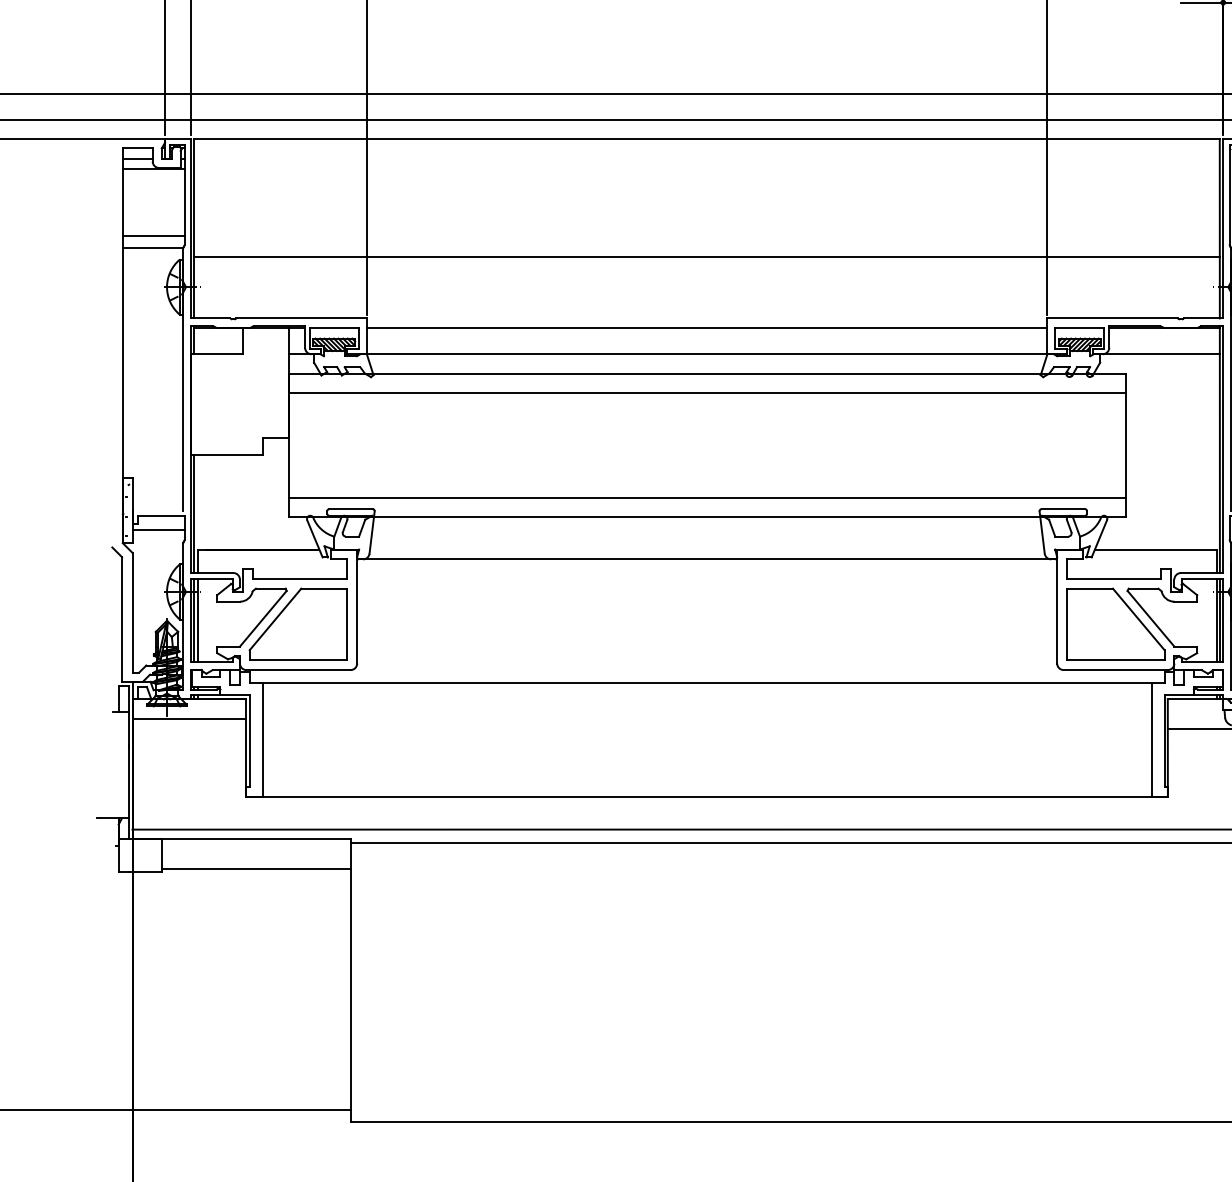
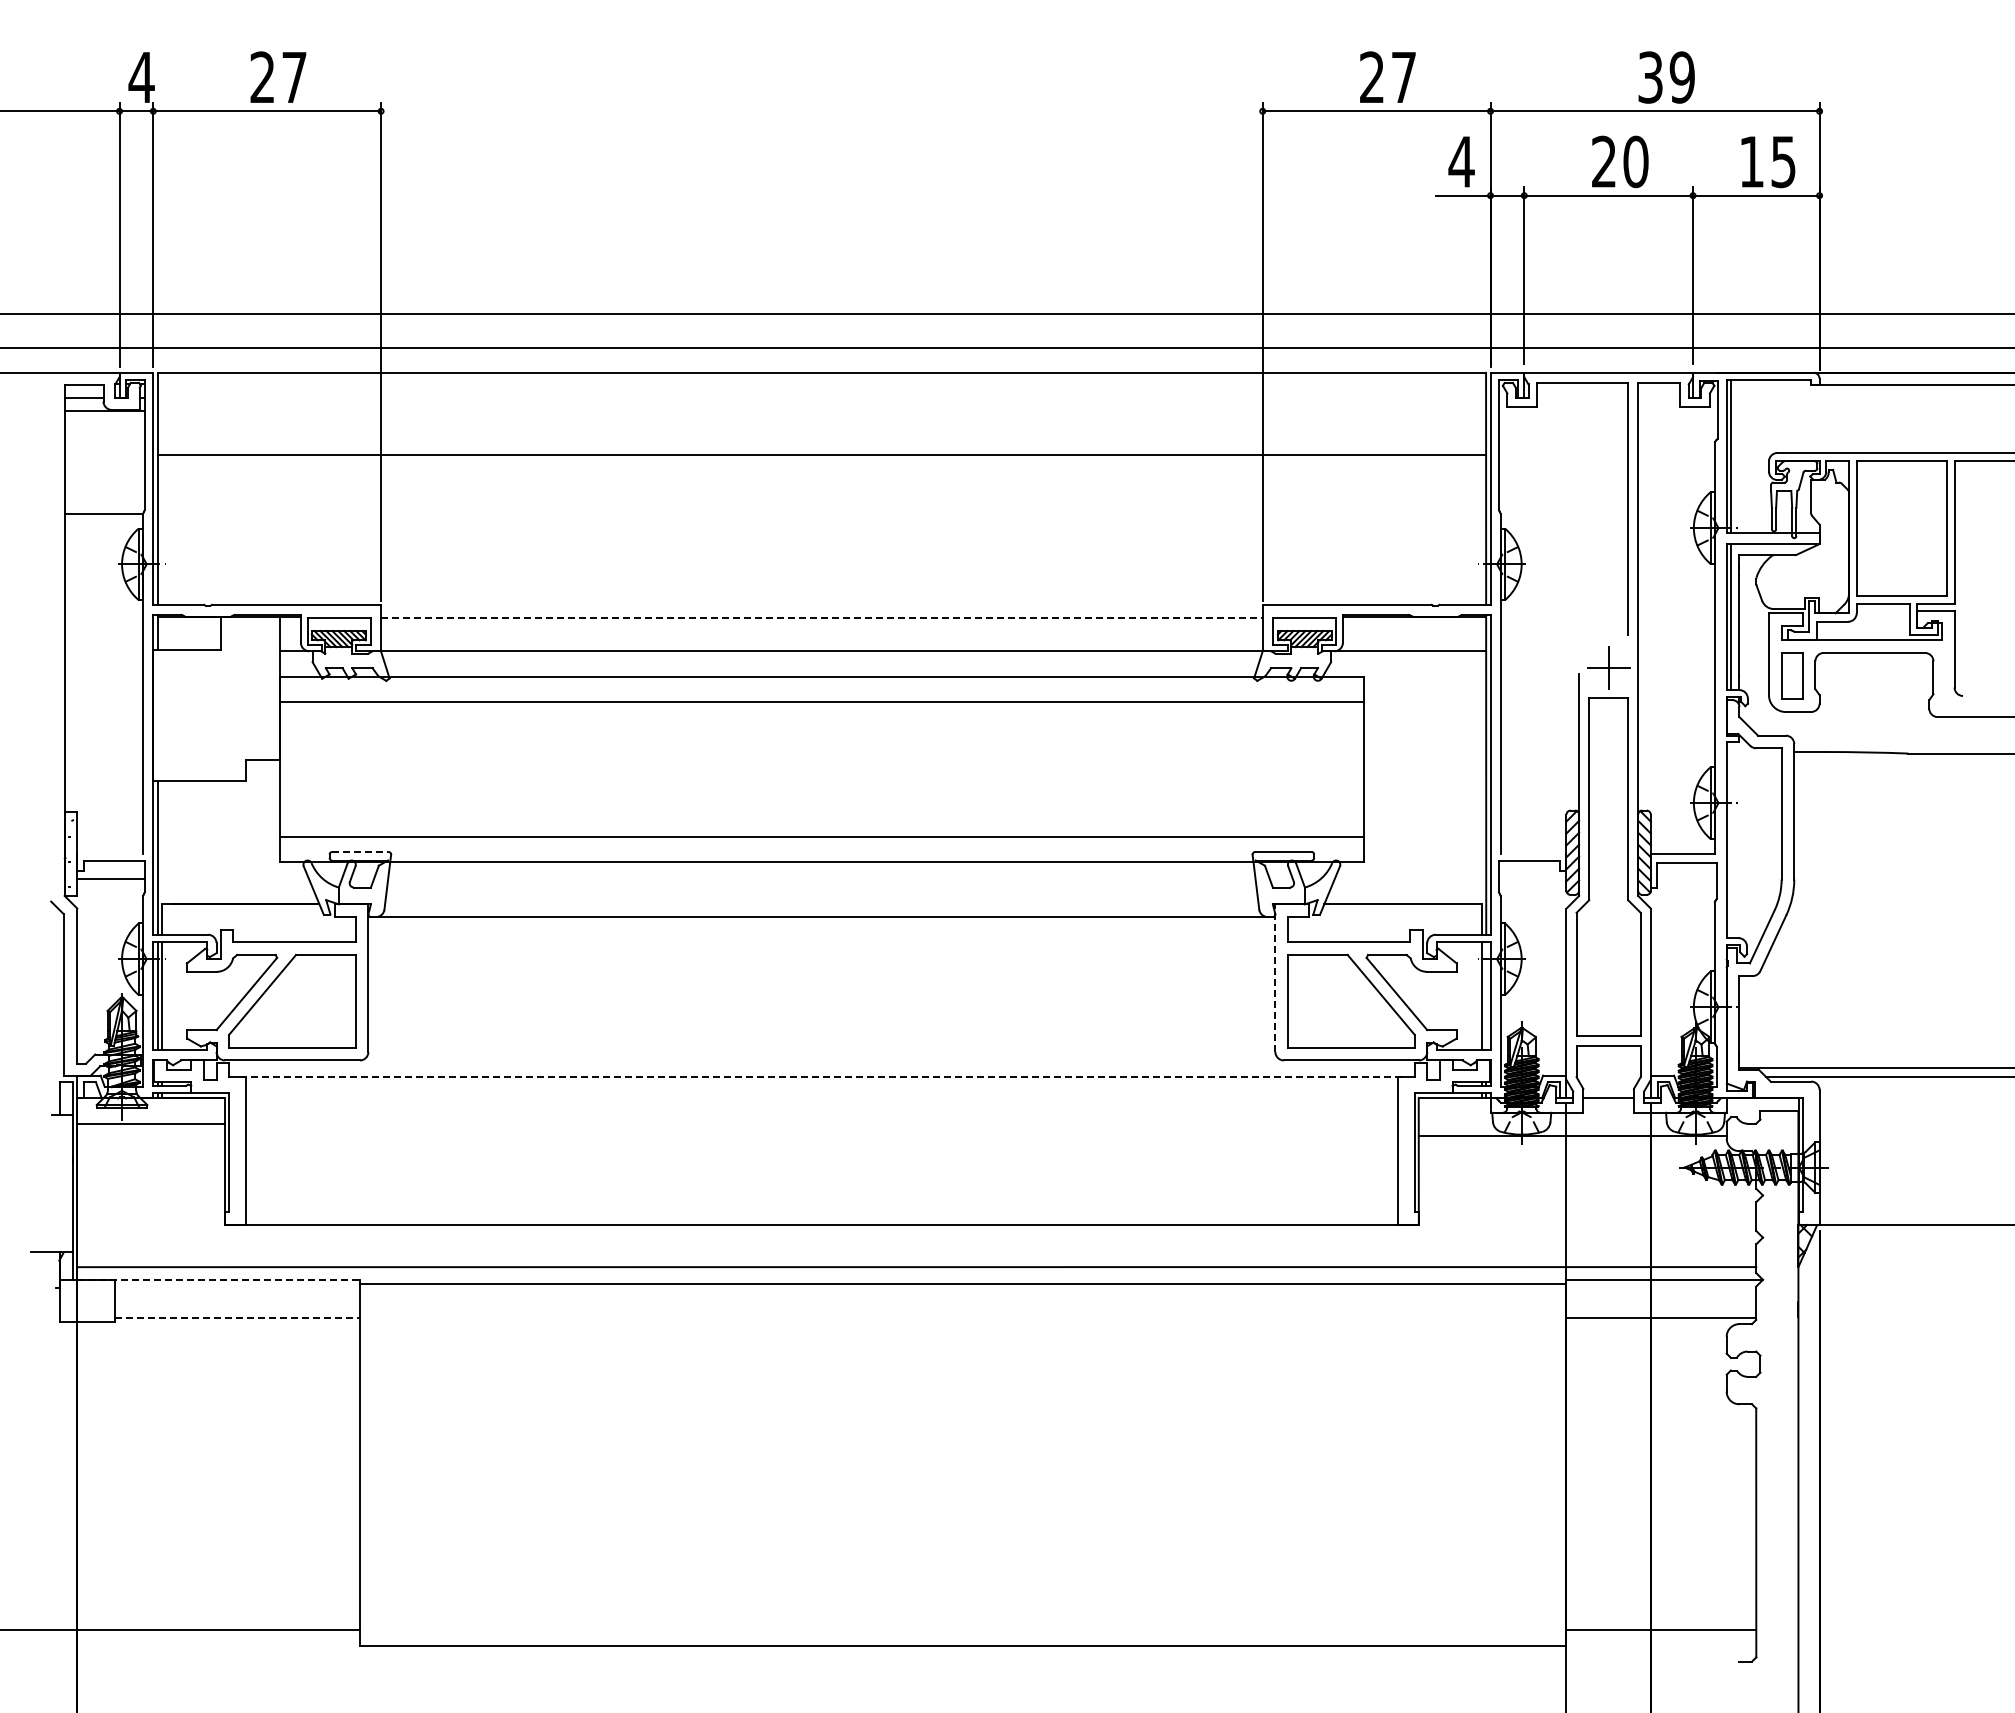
line: (153, 235) -> (104, 497), removed
line: (706, 256) -> (821, 454), moved
line: (706, 328) -> (821, 617), solid -> dashed
line: (351, 509) -> (360, 852), solid -> dashed
line: (1057, 606) -> (1275, 978), solid -> dashed
line: (1220, 620) -> (1486, 996), removed
line: (706, 683) -> (821, 1077), solid -> dashed
line: (242, 839) -> (219, 1279), solid -> dashed
line: (256, 868) -> (238, 1317), solid -> dashed

